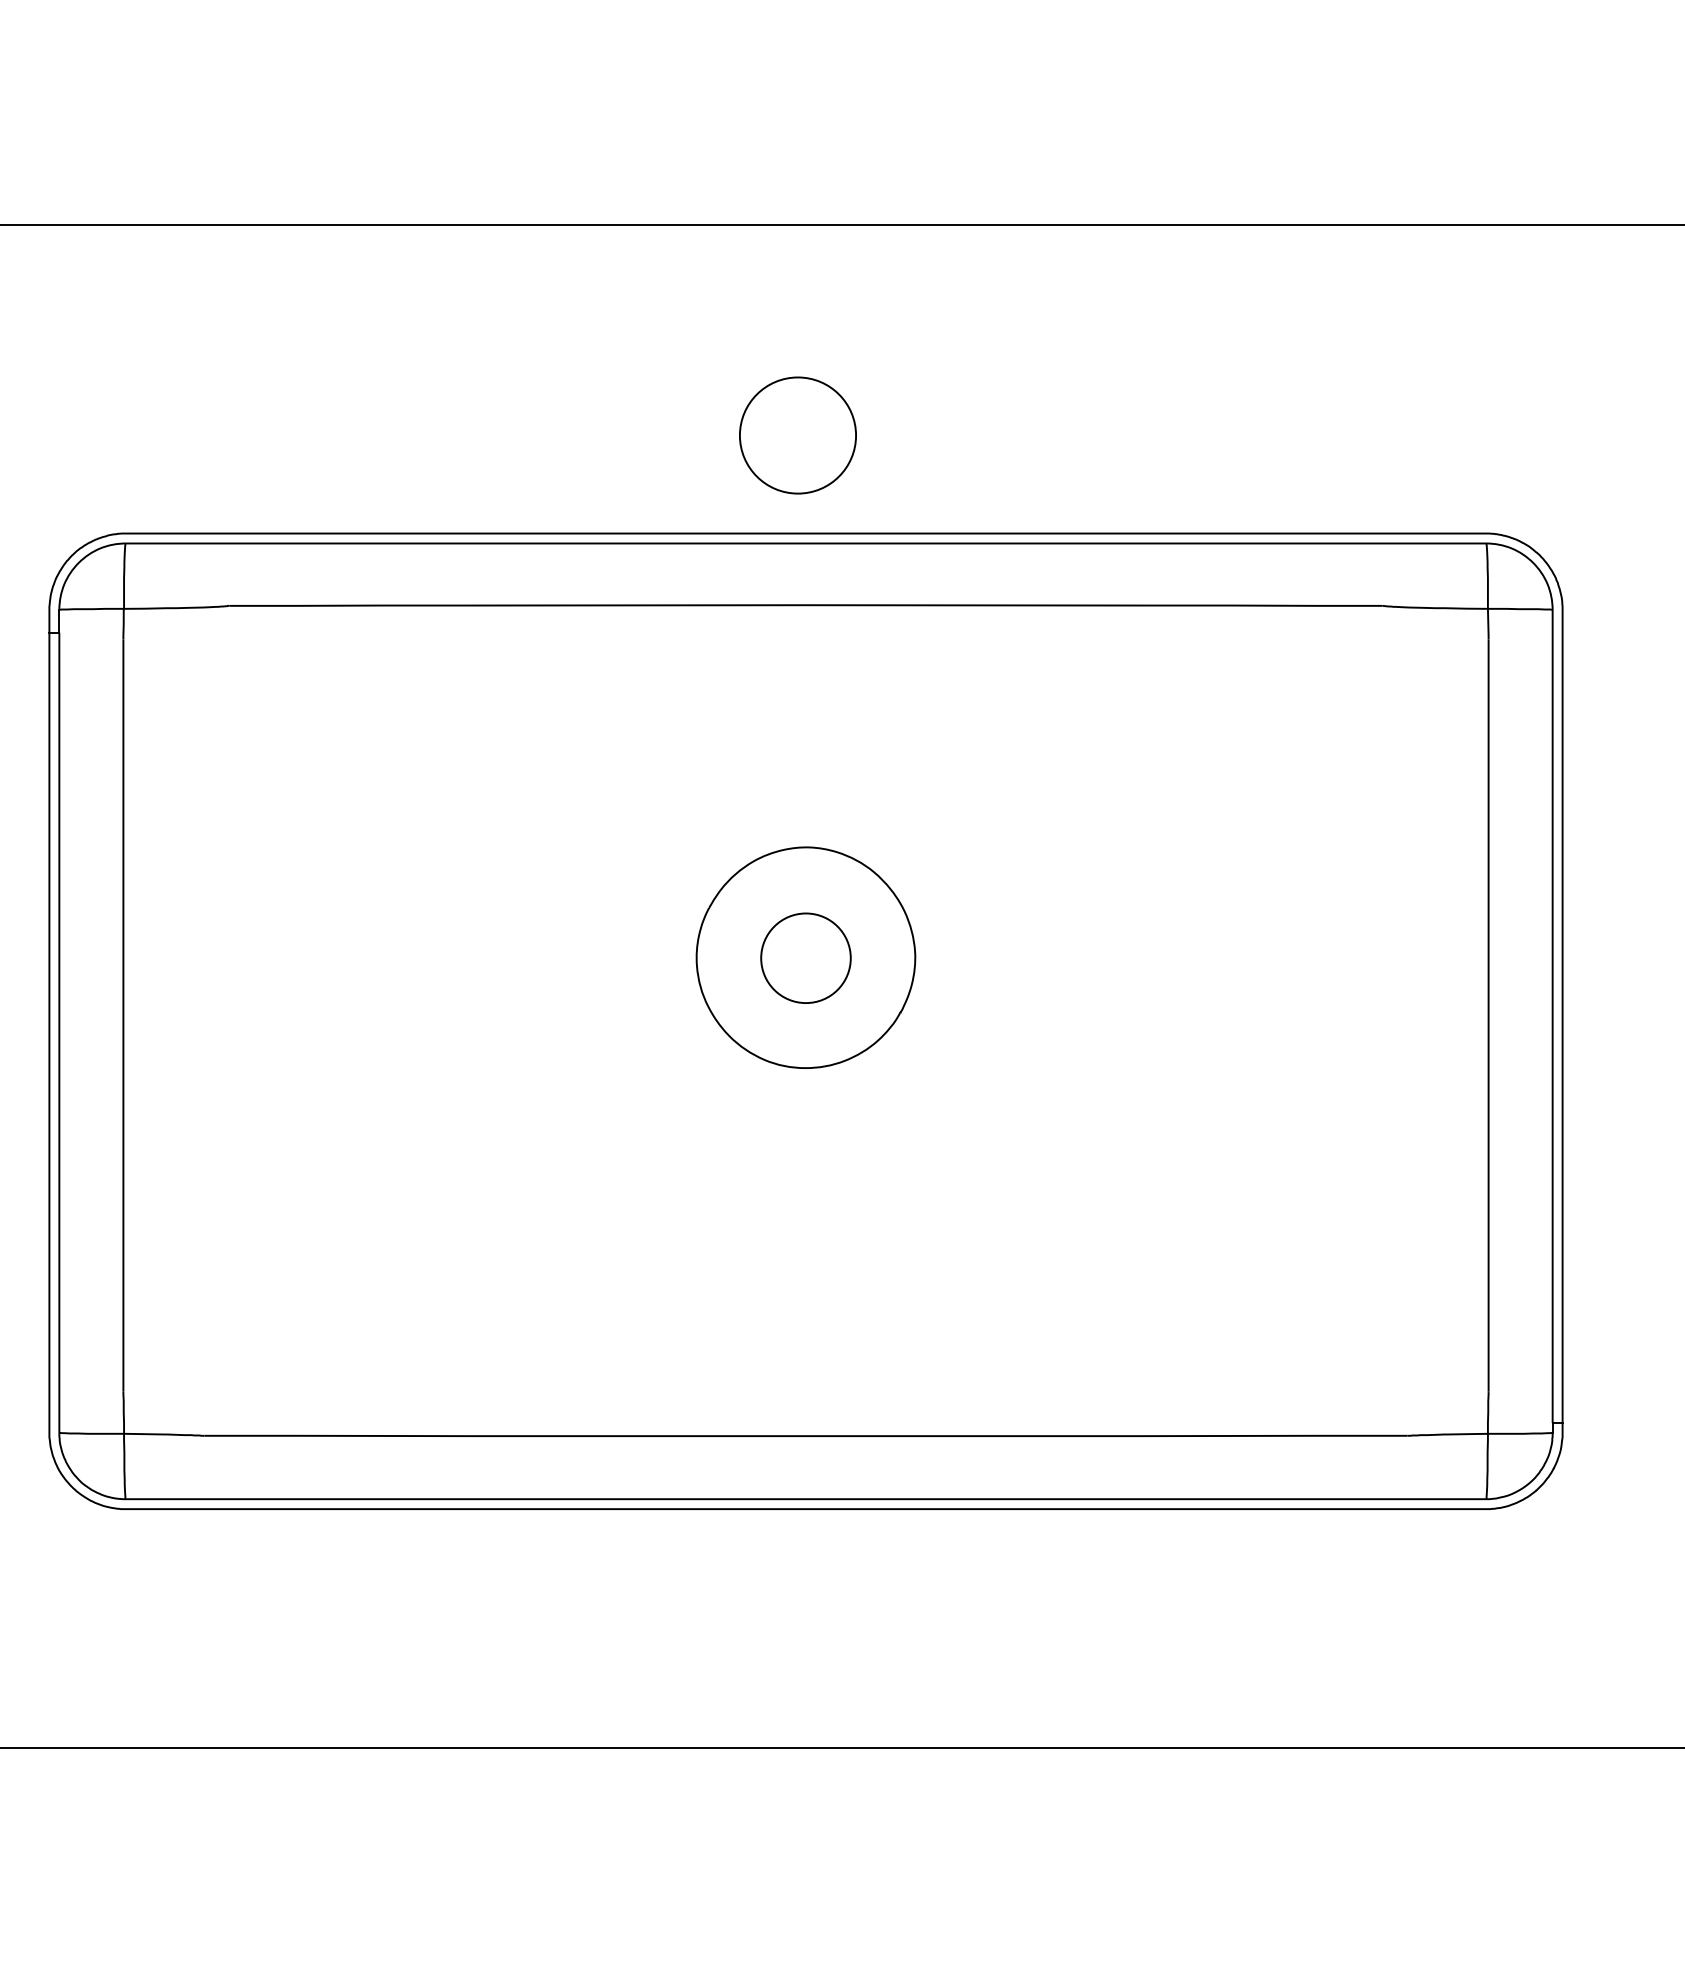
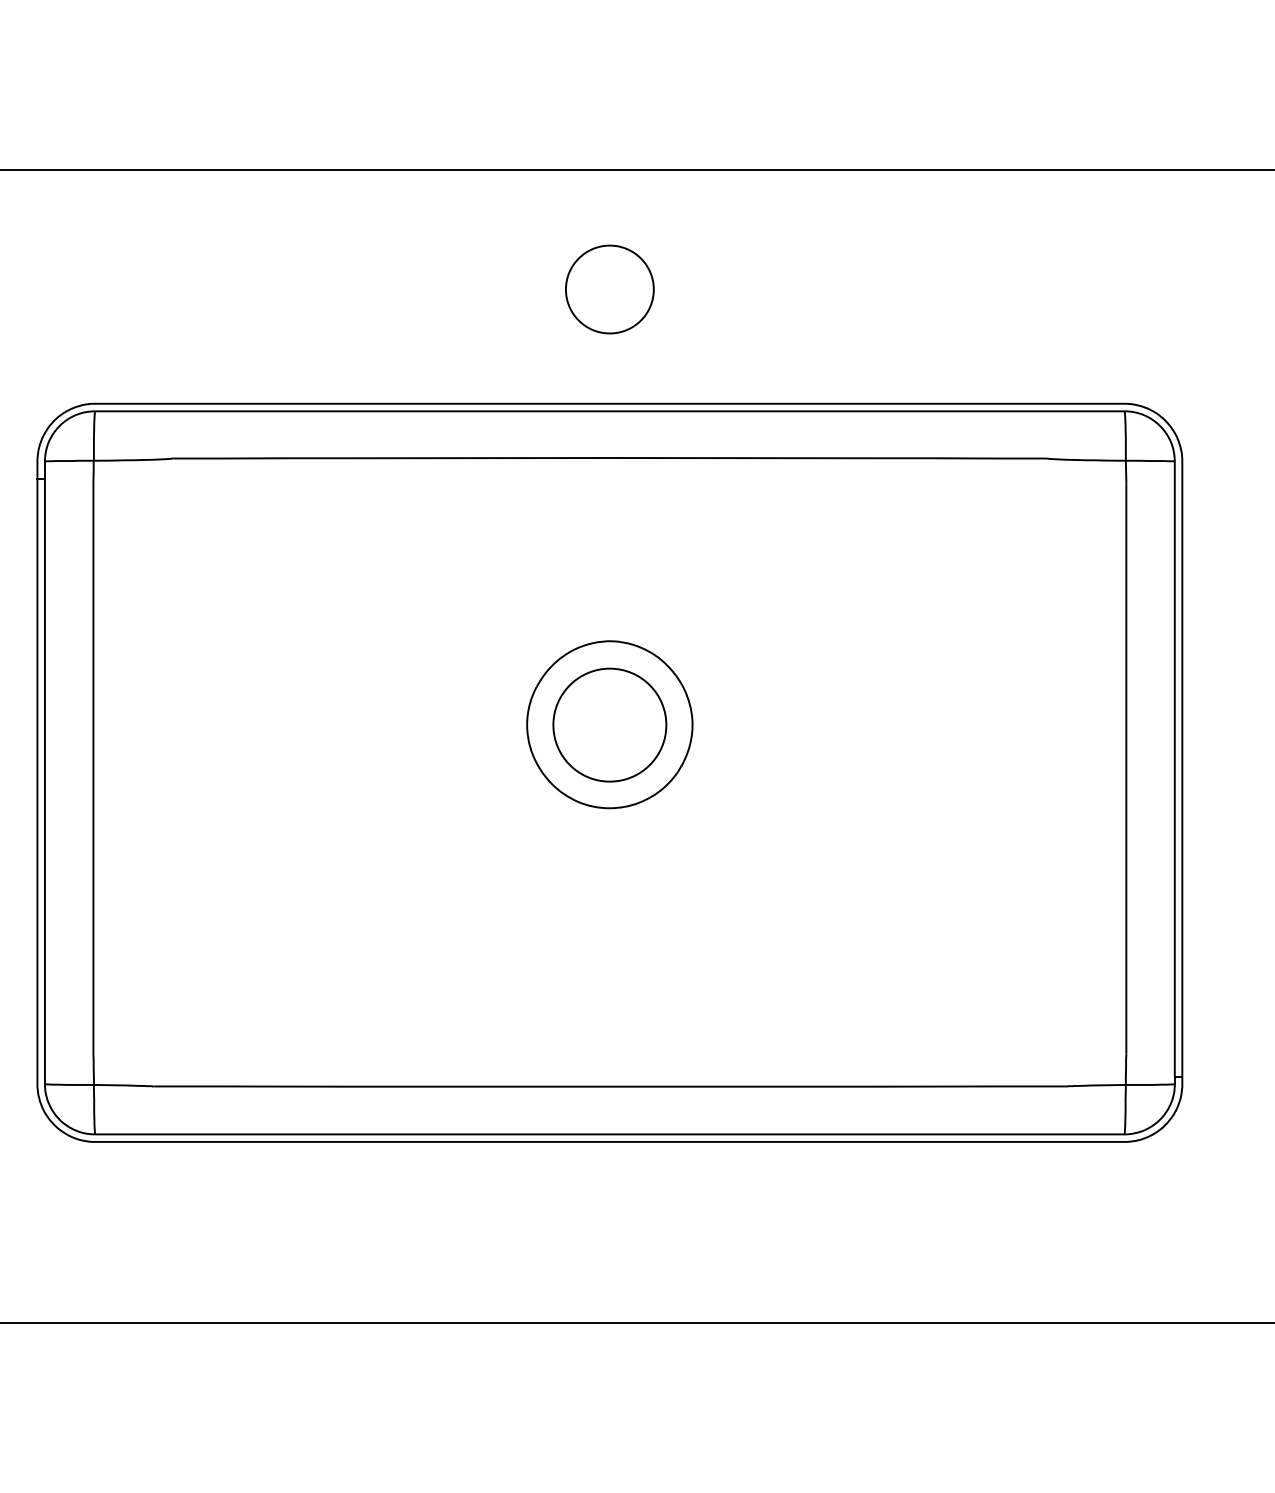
circle: (797, 435) -> (609, 289), moved
circle: (805, 957) -> (609, 724), size x1.67

